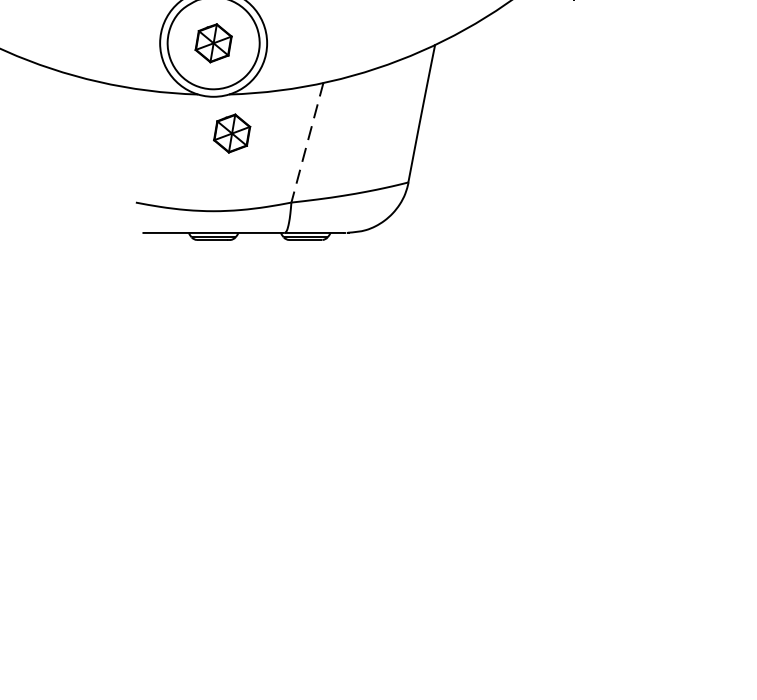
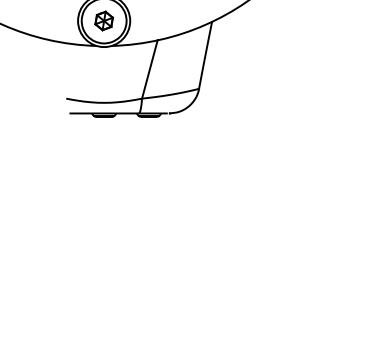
part: (232, 132) -> (113, 64), removed
line: (306, 142) -> (149, 69), dashed -> solid

